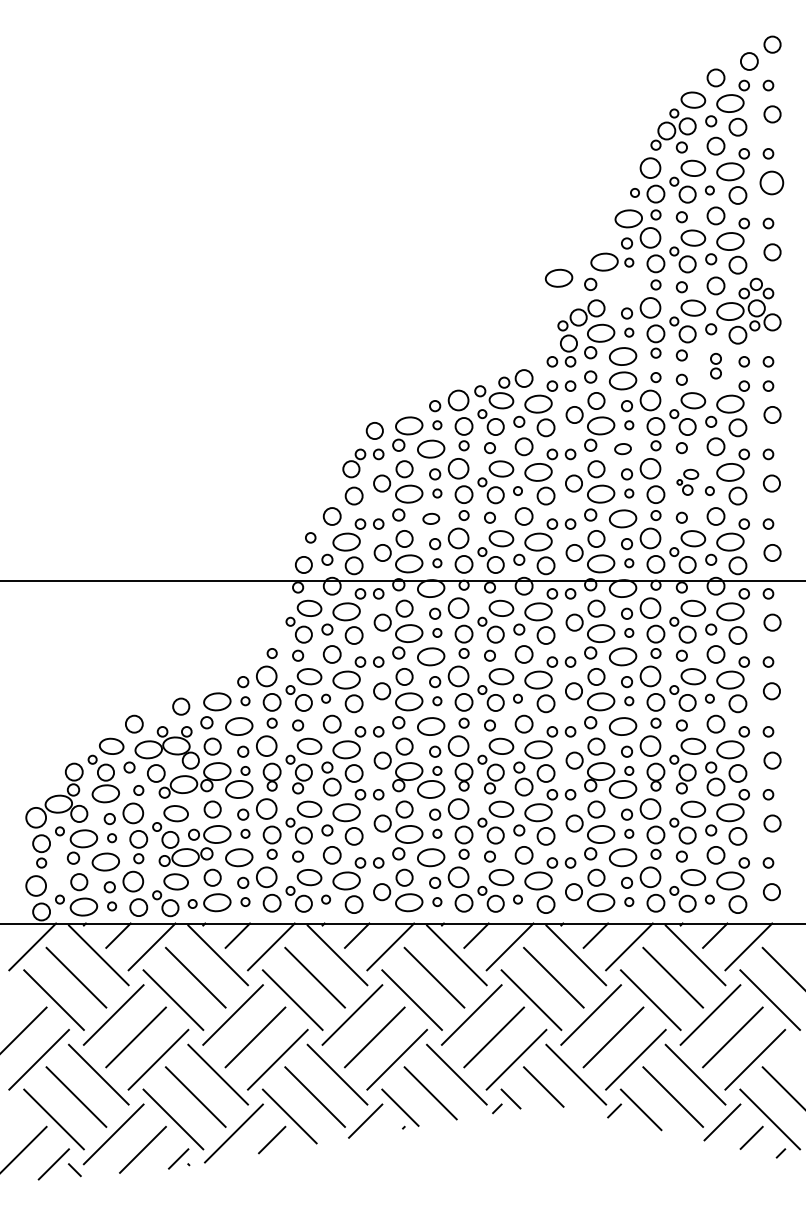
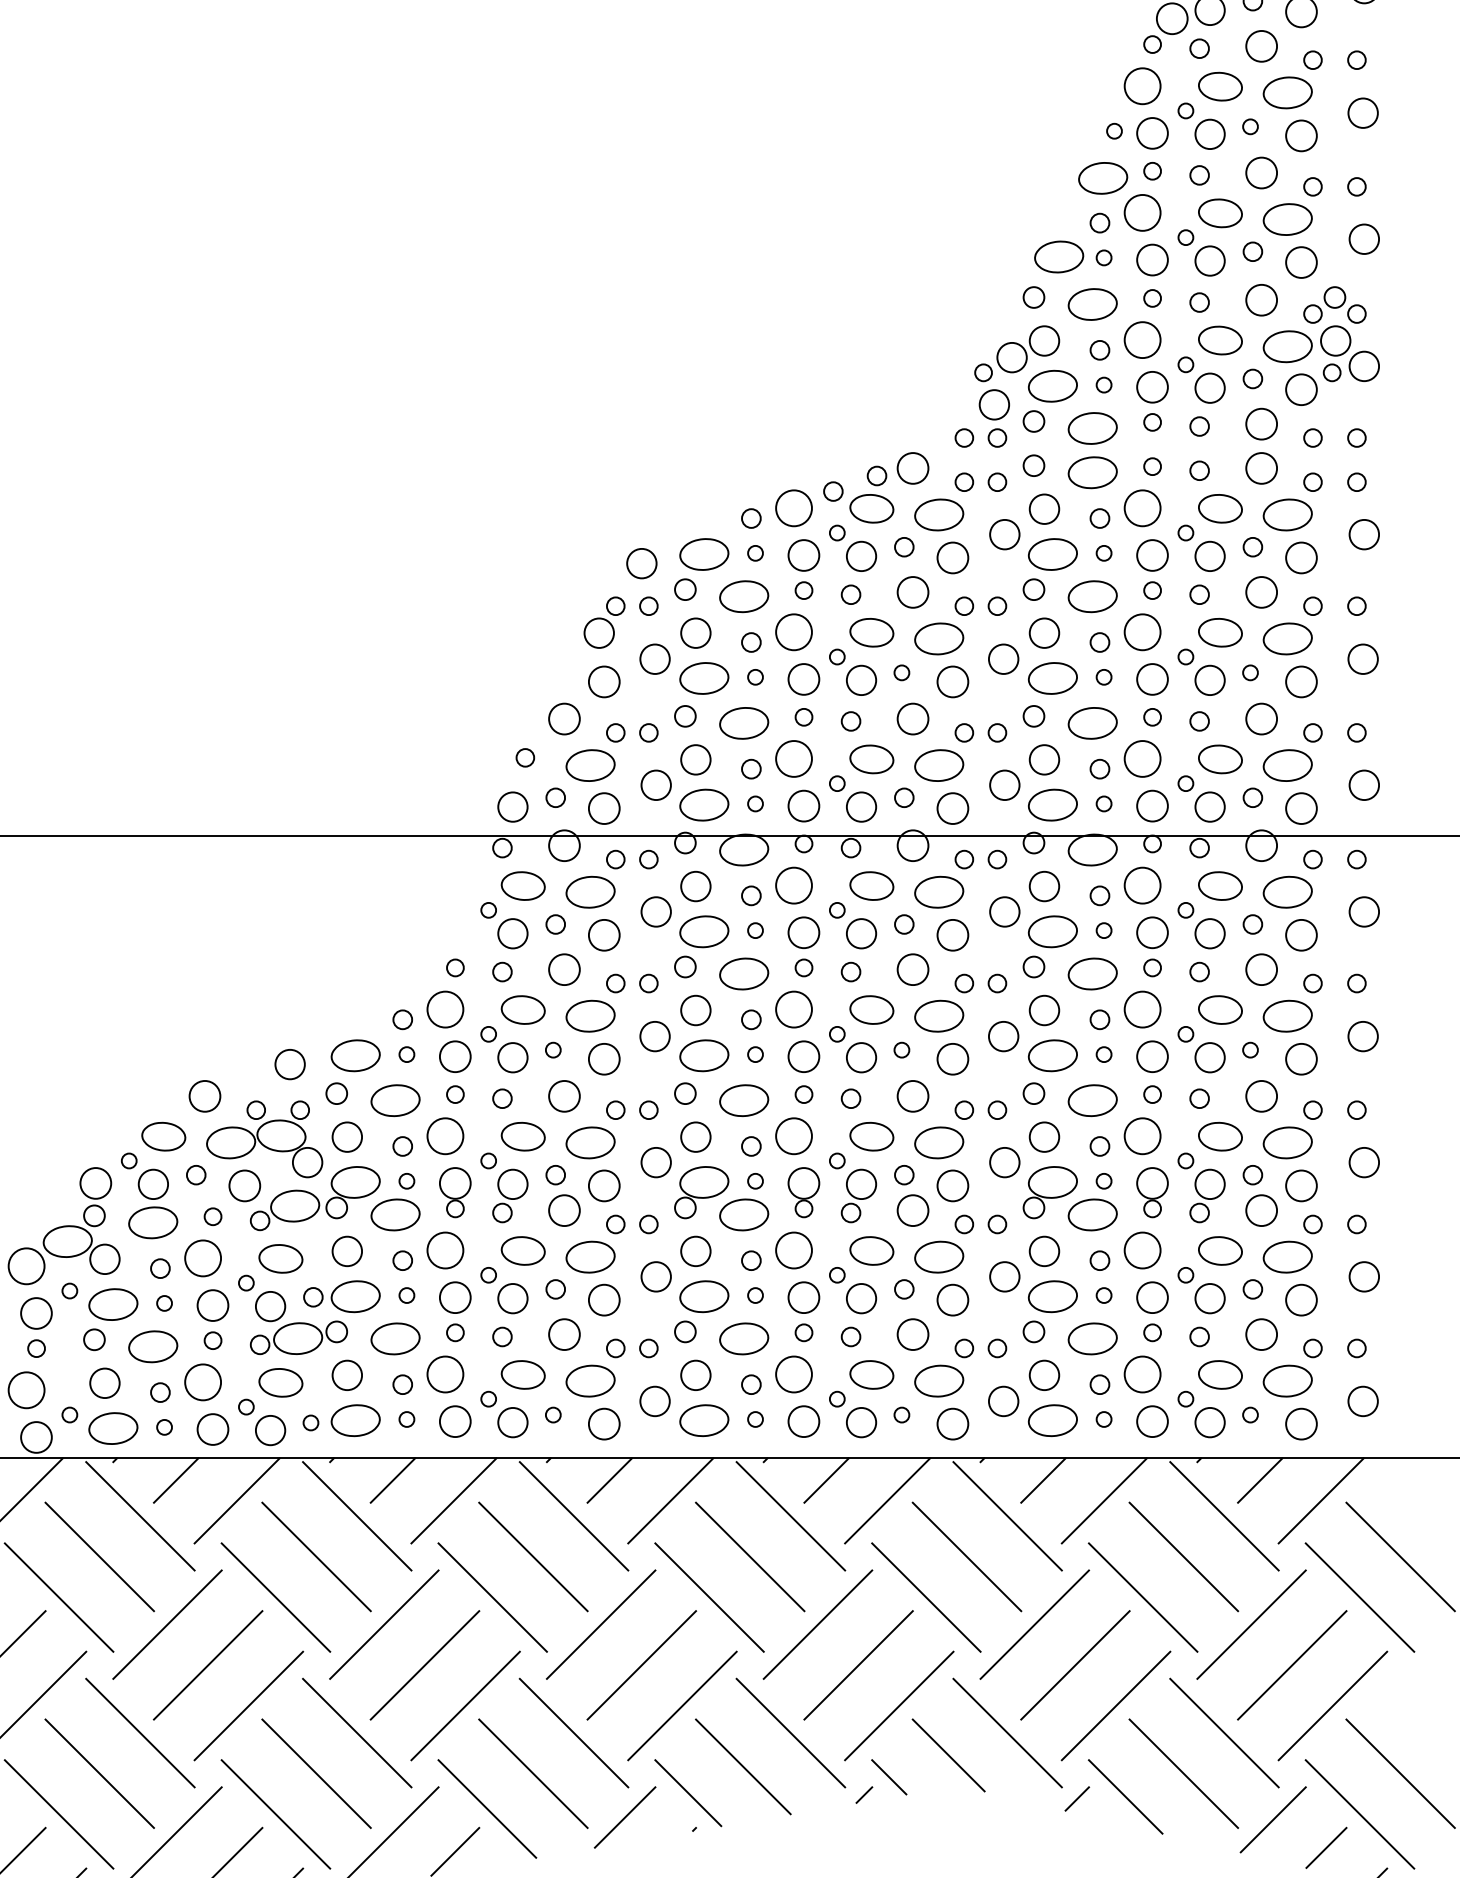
circle: (771, 182) -> (1362, 112), size x0.71
part: (558, 277) -> (1091, 303), moved
part: (715, 365) -> (1260, 444), size x1.67
part: (622, 448) -> (1091, 595), size x1.67
part: (687, 482) -> (1209, 657), size x1.67
part: (431, 518) -> (744, 722), size x1.67

